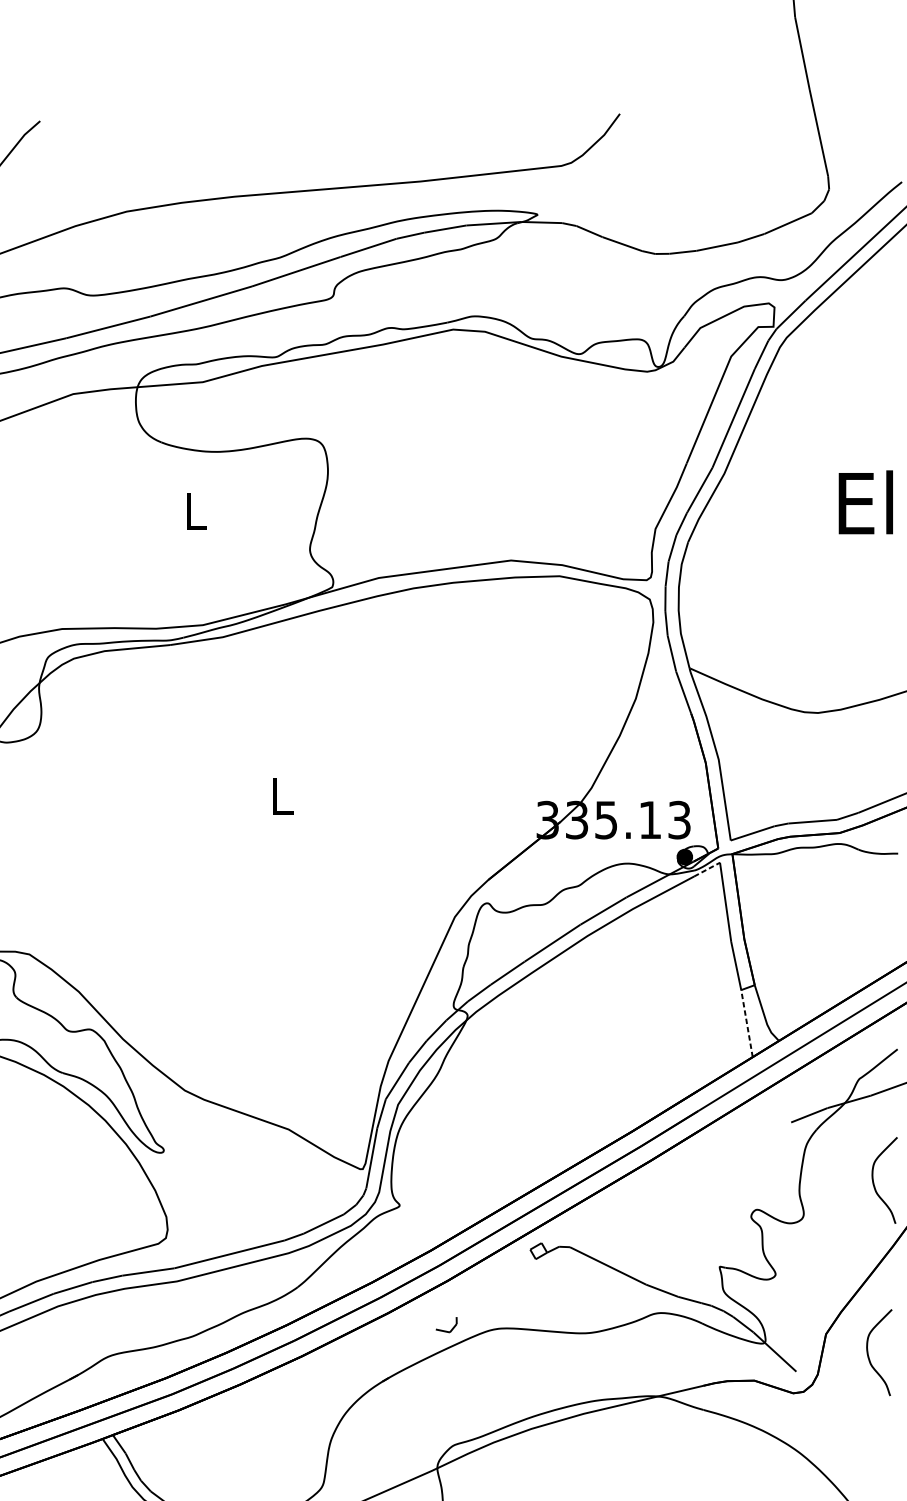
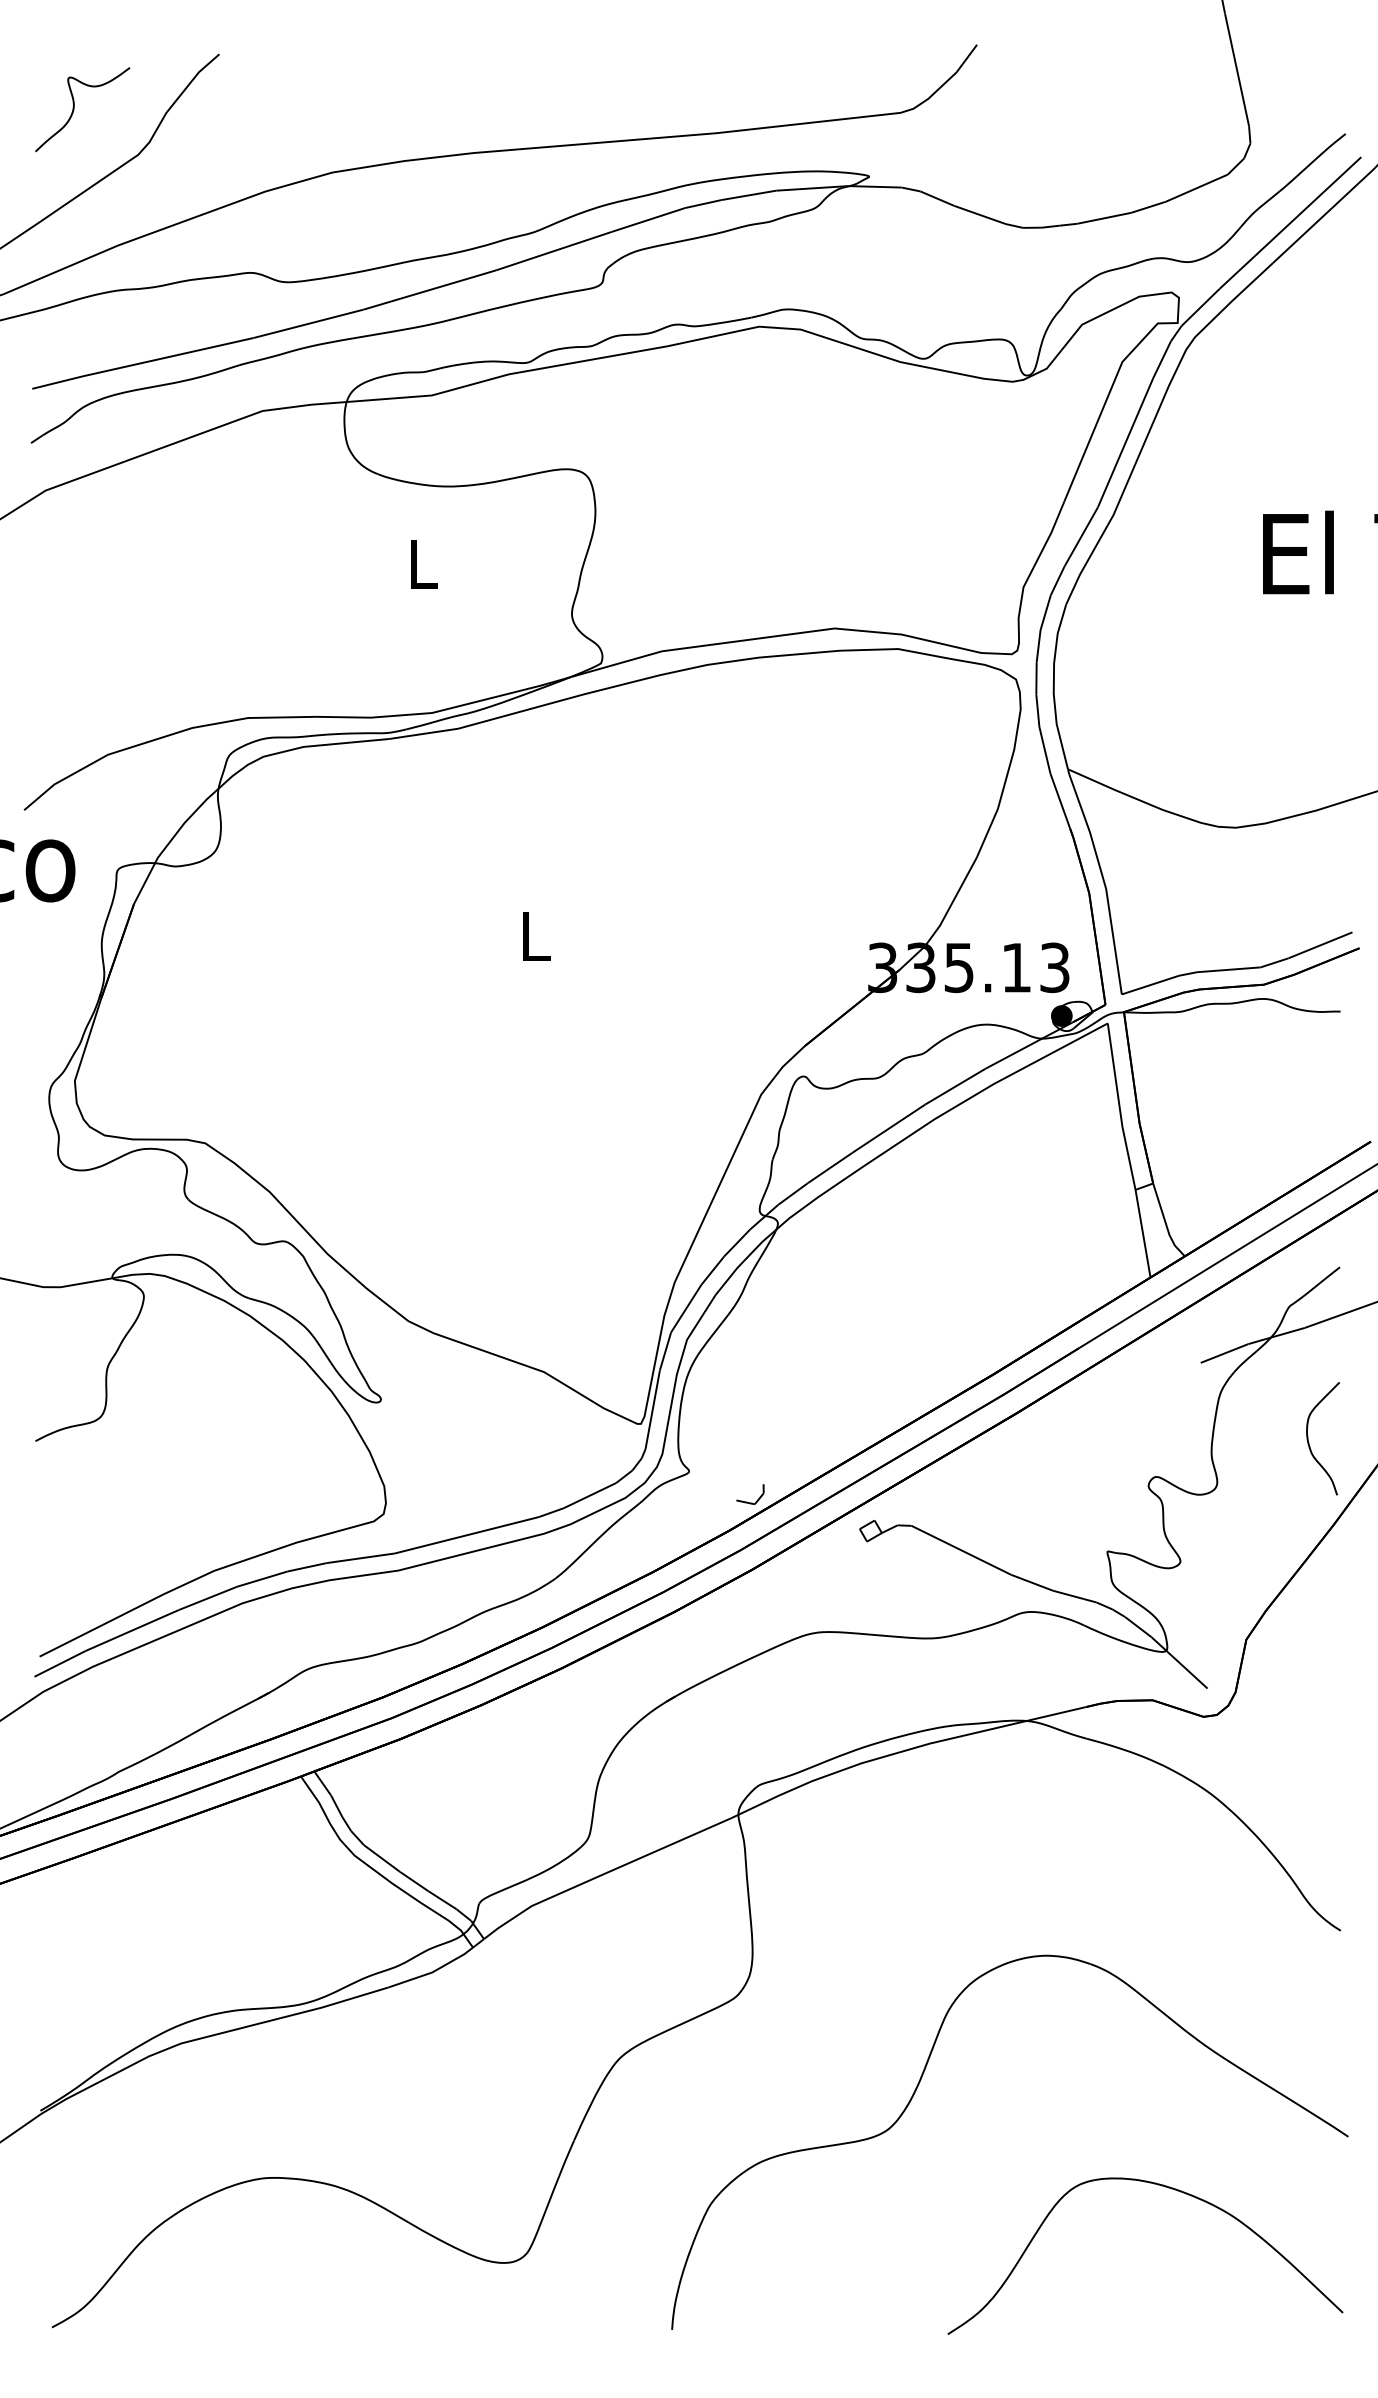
line: (707, 869) -> (1091, 1032), dashed -> solid
line: (746, 1023) -> (1142, 1233), dashed -> solid
line: (444, 1330) -> (747, 1501), moved
curve: (869, 1355) -> (1302, 1667), removed

